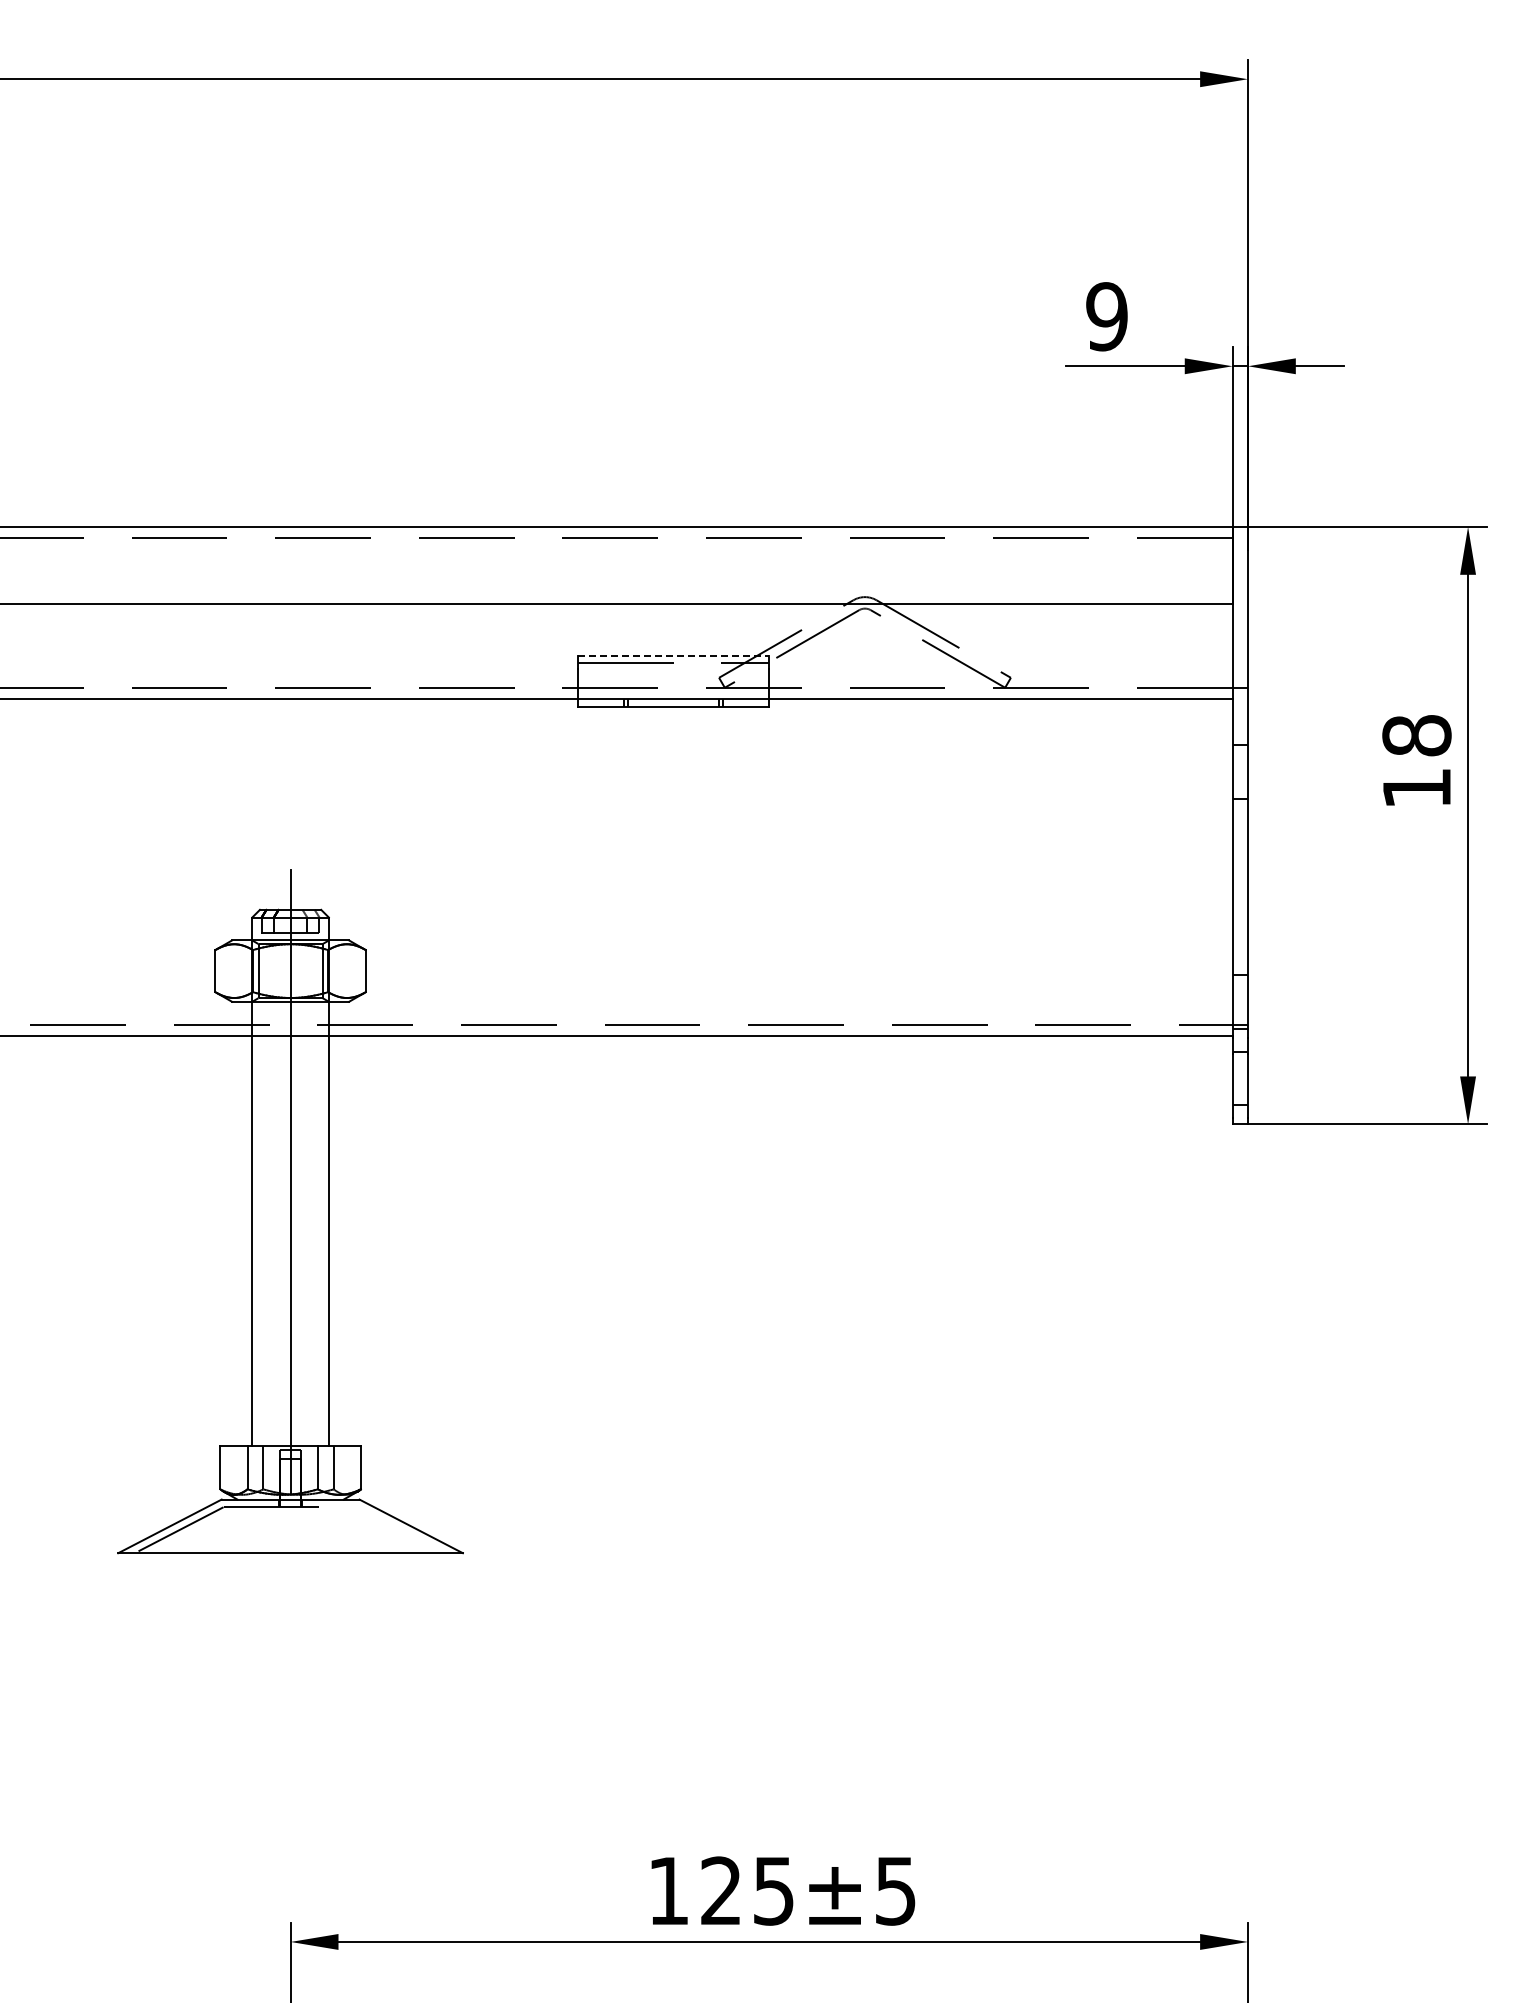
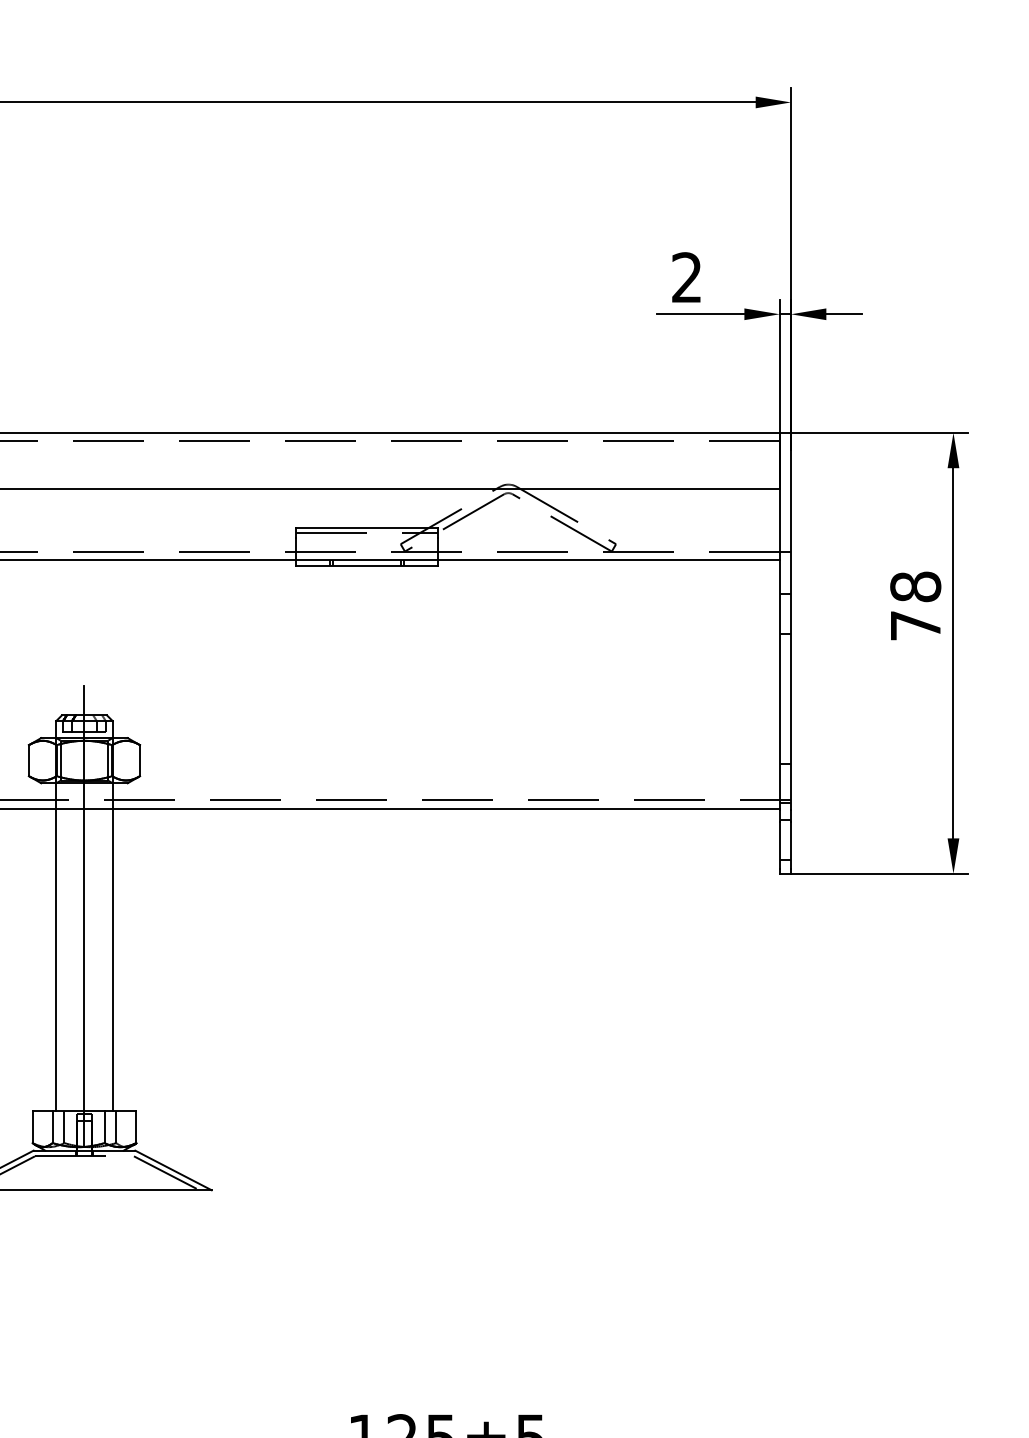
text: (1106, 316) -> (686, 277), 9 -> 2
line: (673, 655) -> (367, 527), dashed -> solid
text: (1416, 788) -> (915, 625), 18 -> 78
line: (401, 1530) -> (166, 1173), added

